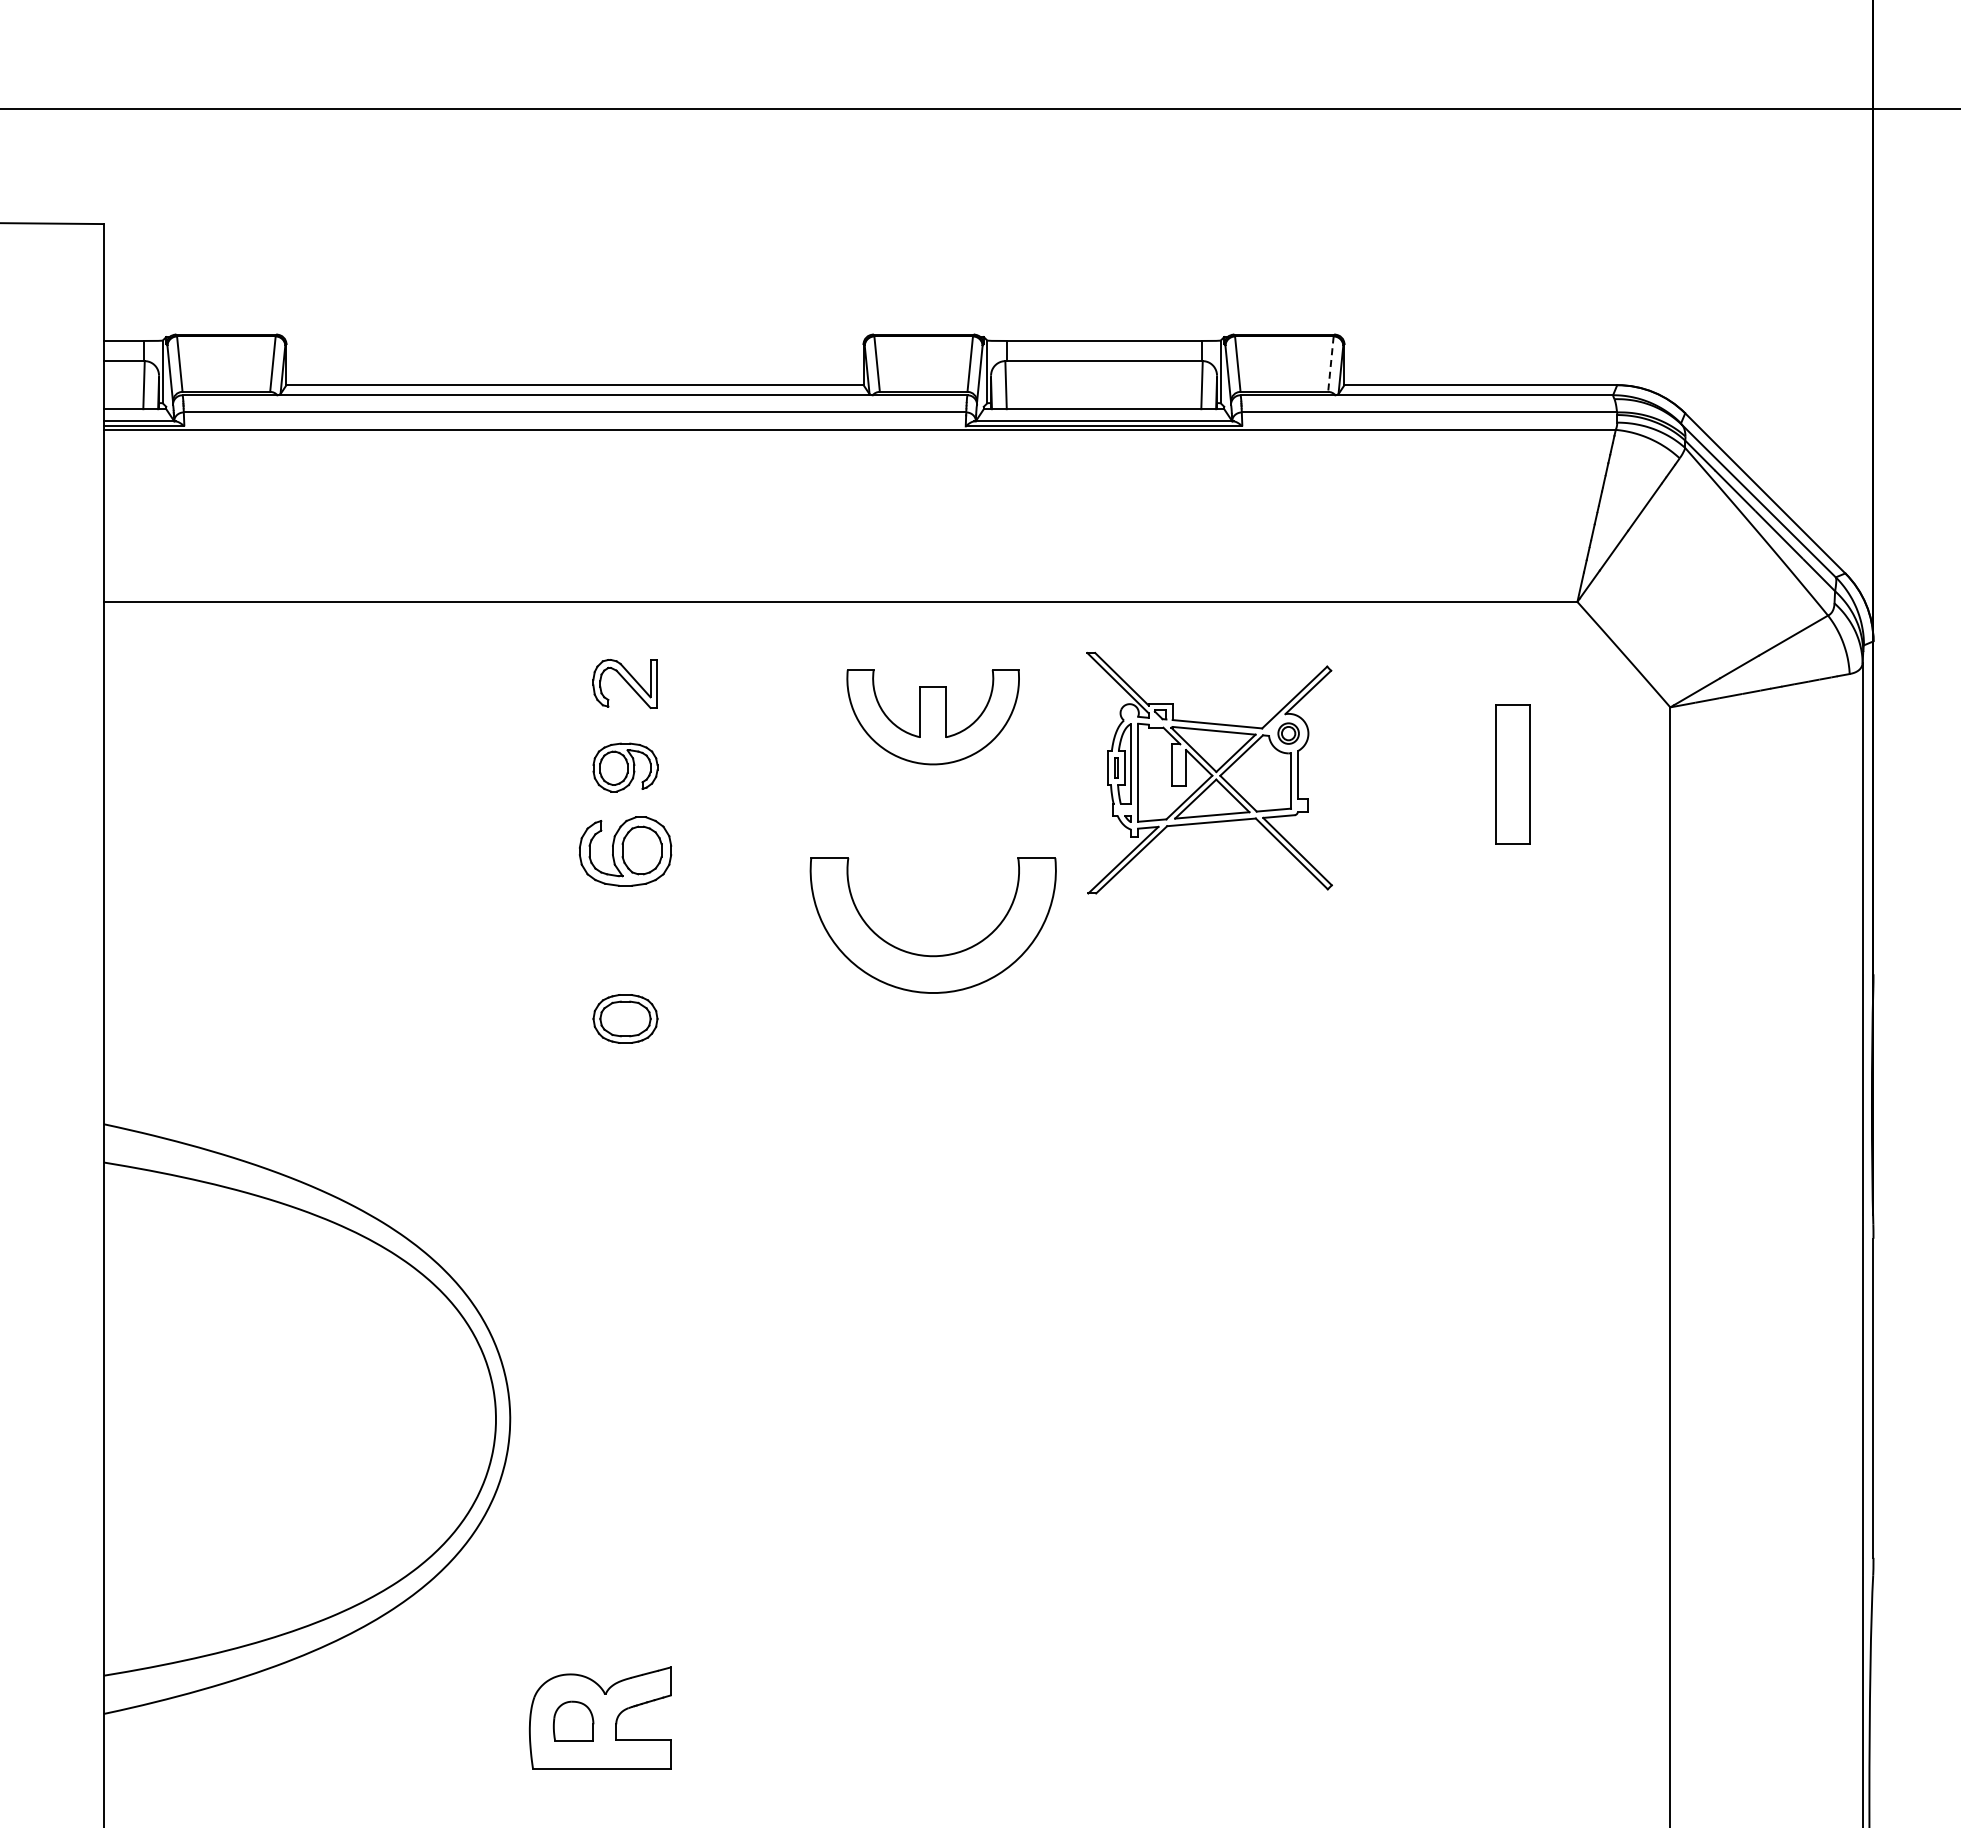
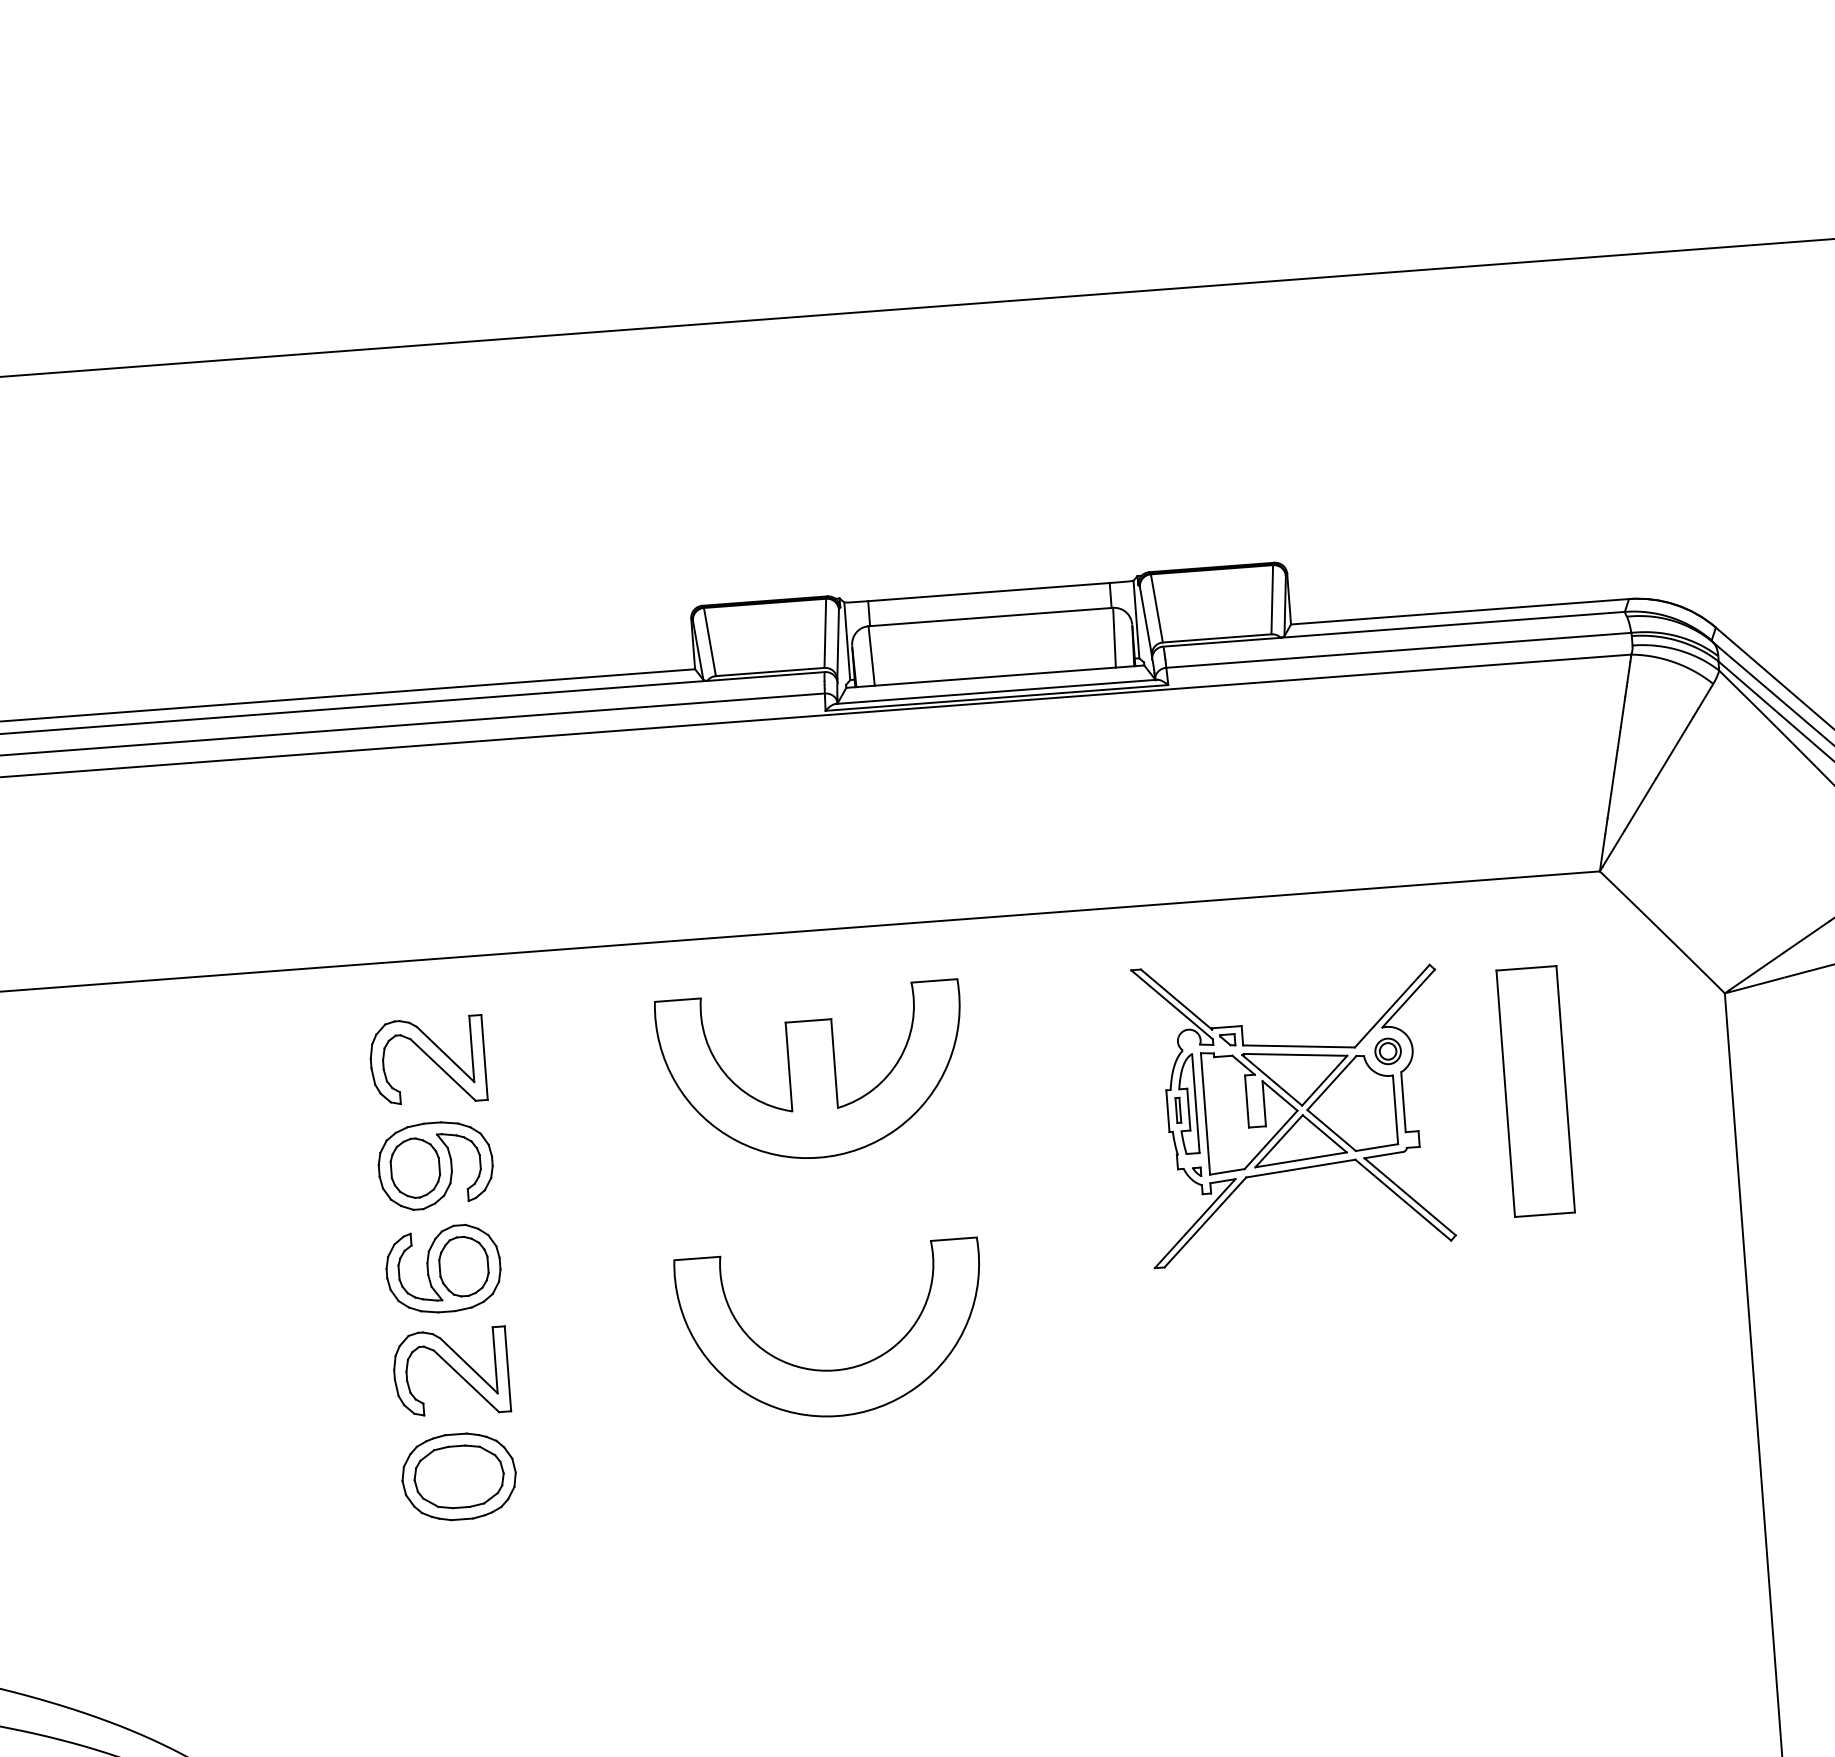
line: (1330, 364) -> (1271, 600), dashed -> solid
part: (624, 683) -> (426, 1061), size x1.43
part: (932, 717) -> (811, 1074), size x1.43
part: (625, 767) -> (435, 1165), size x1.43
part: (1209, 773) -> (1293, 1108), moved
part: (1512, 774) -> (1535, 1091), size x1.43
part: (624, 935) -> (450, 1373), added
part: (625, 1018) -> (459, 1476), size x1.43

